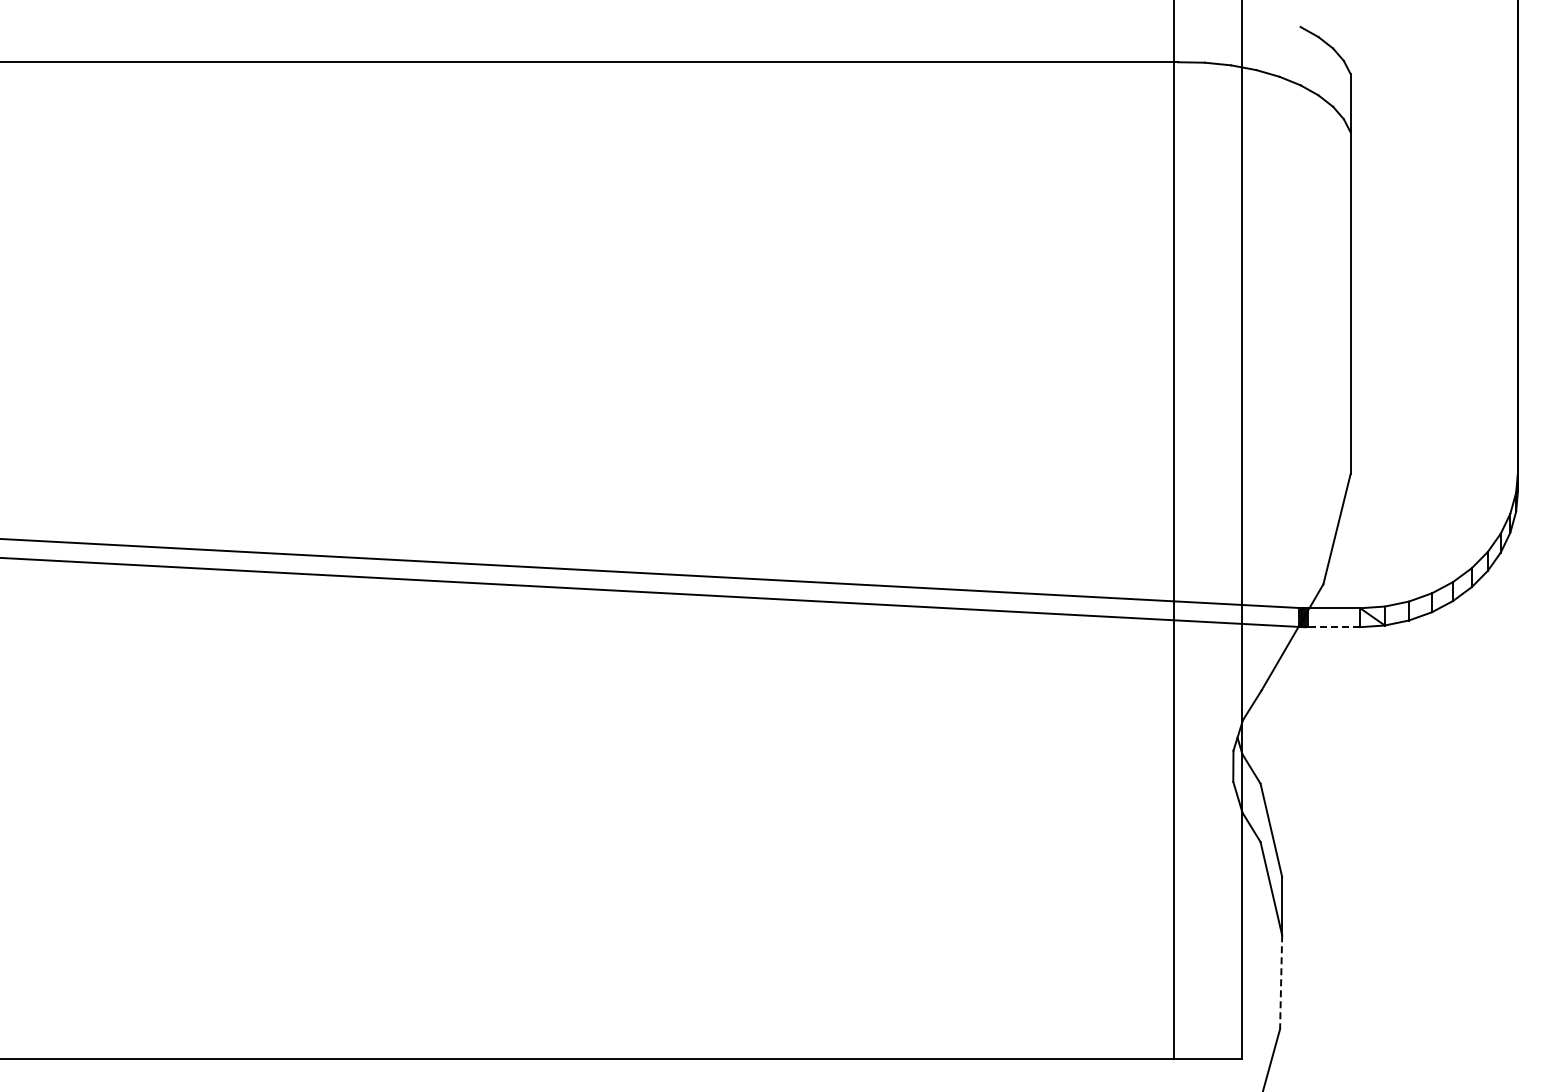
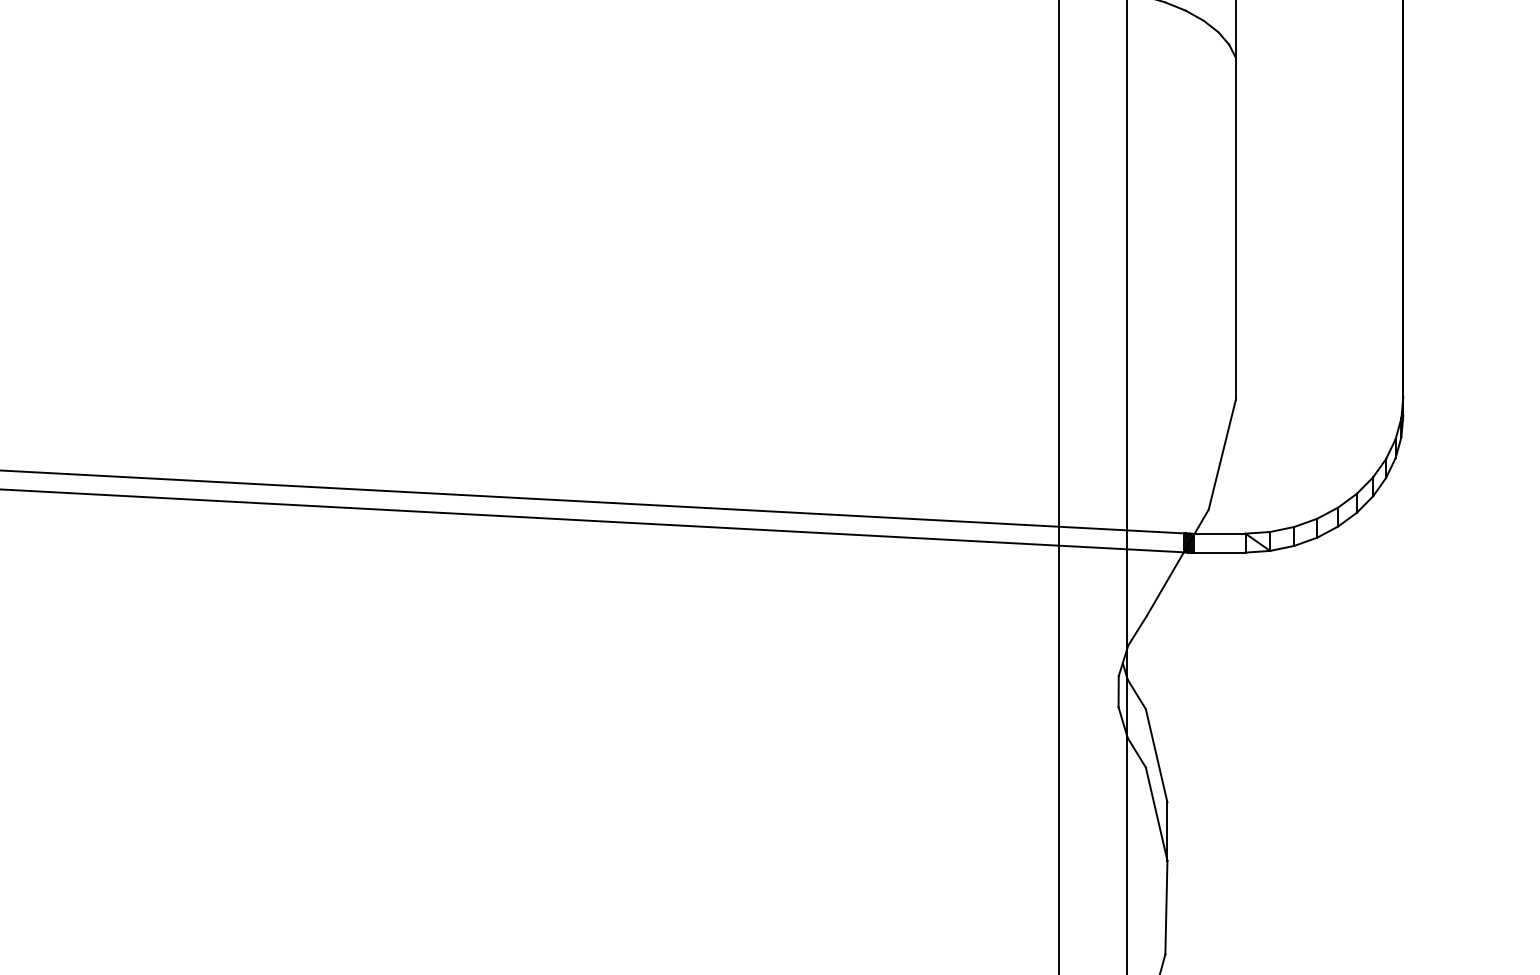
line: (1334, 627) -> (1219, 552), dashed -> solid
line: (1281, 982) -> (1166, 907), dashed -> solid

